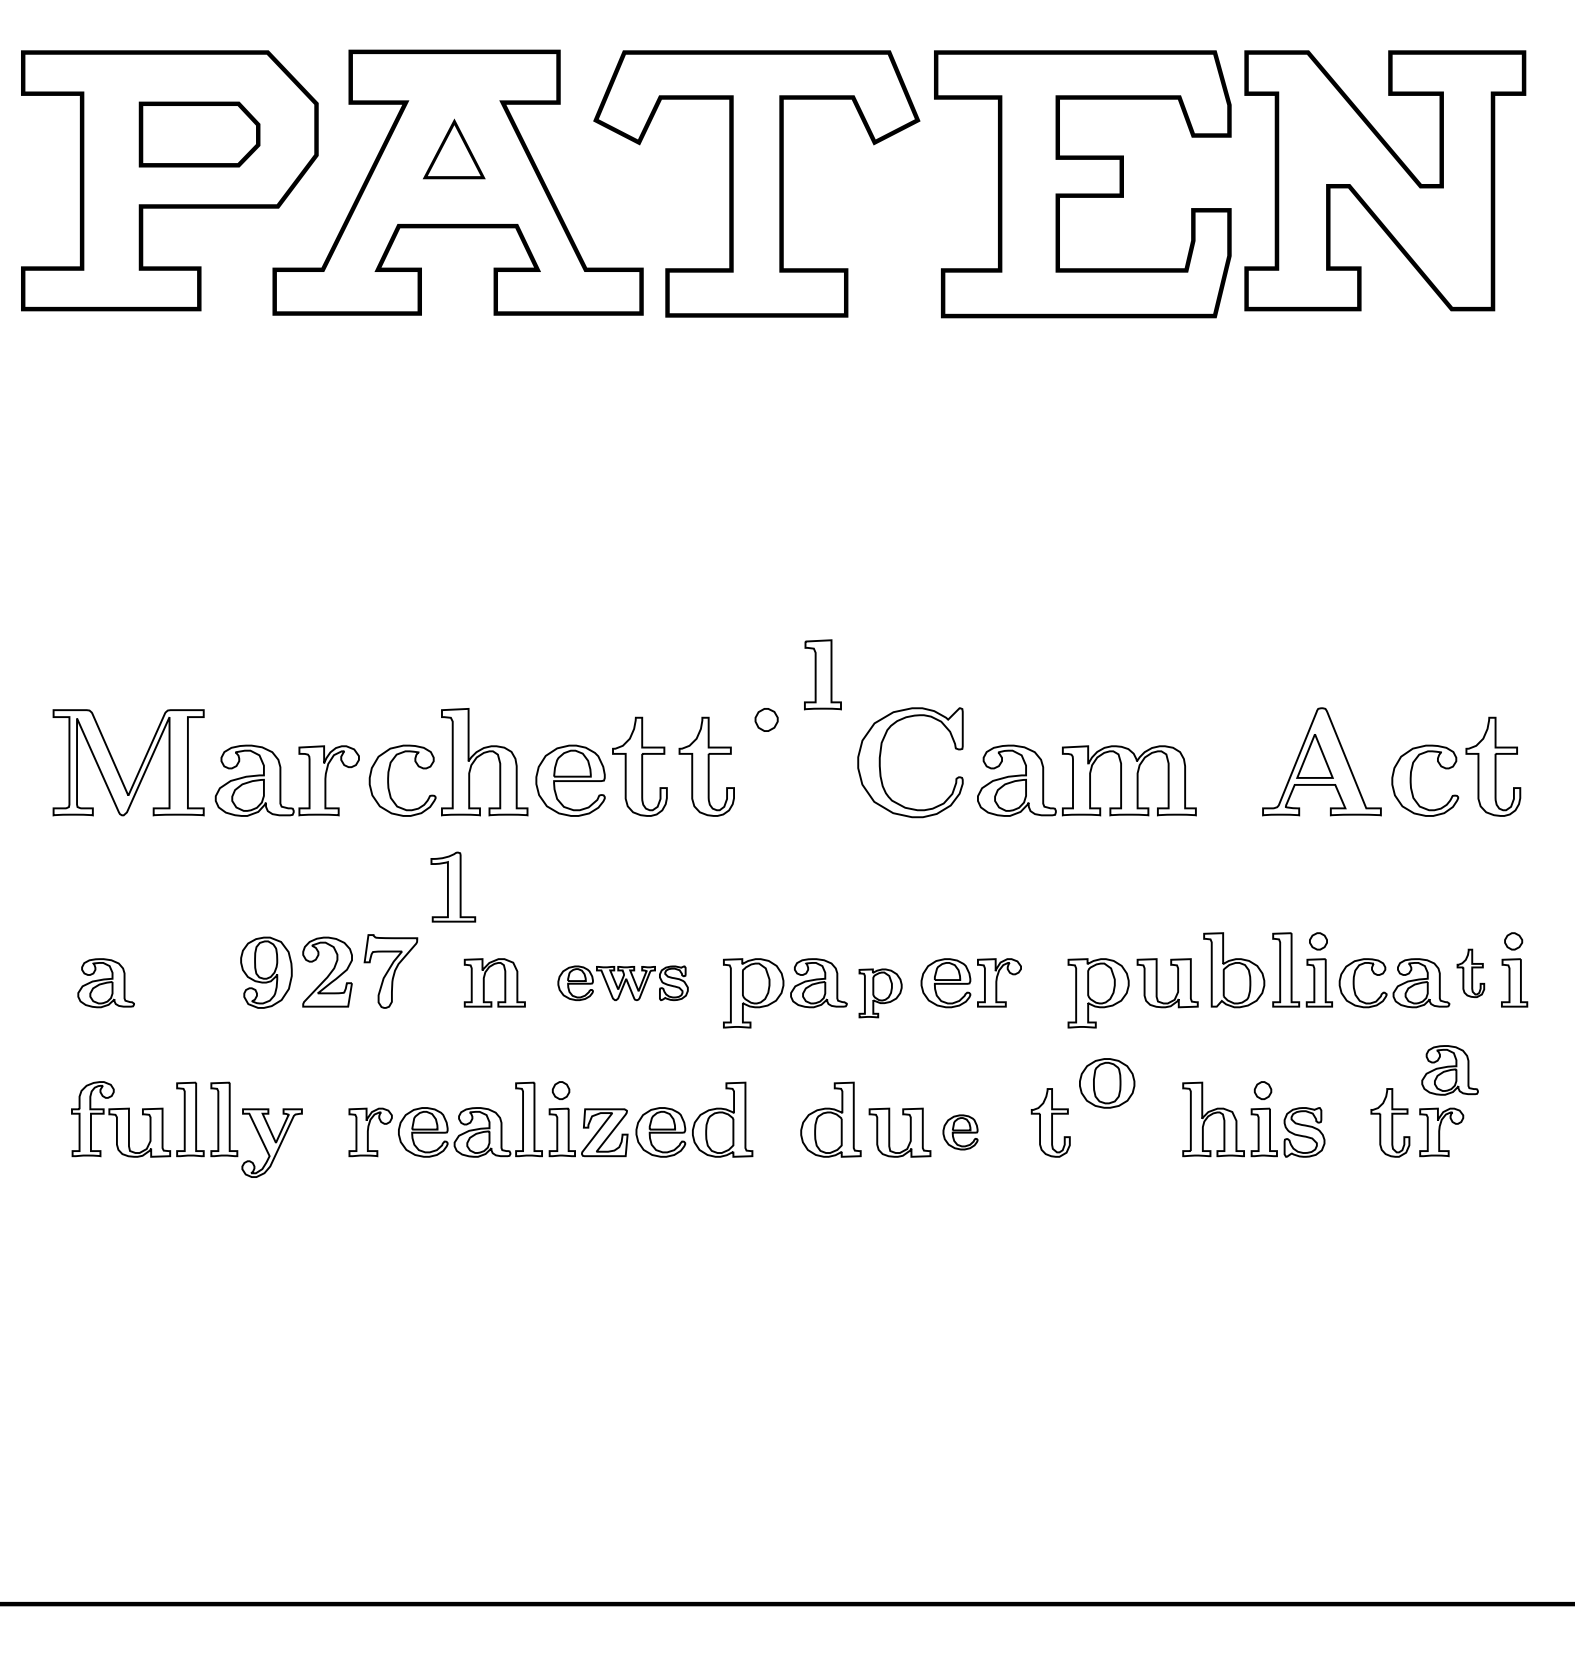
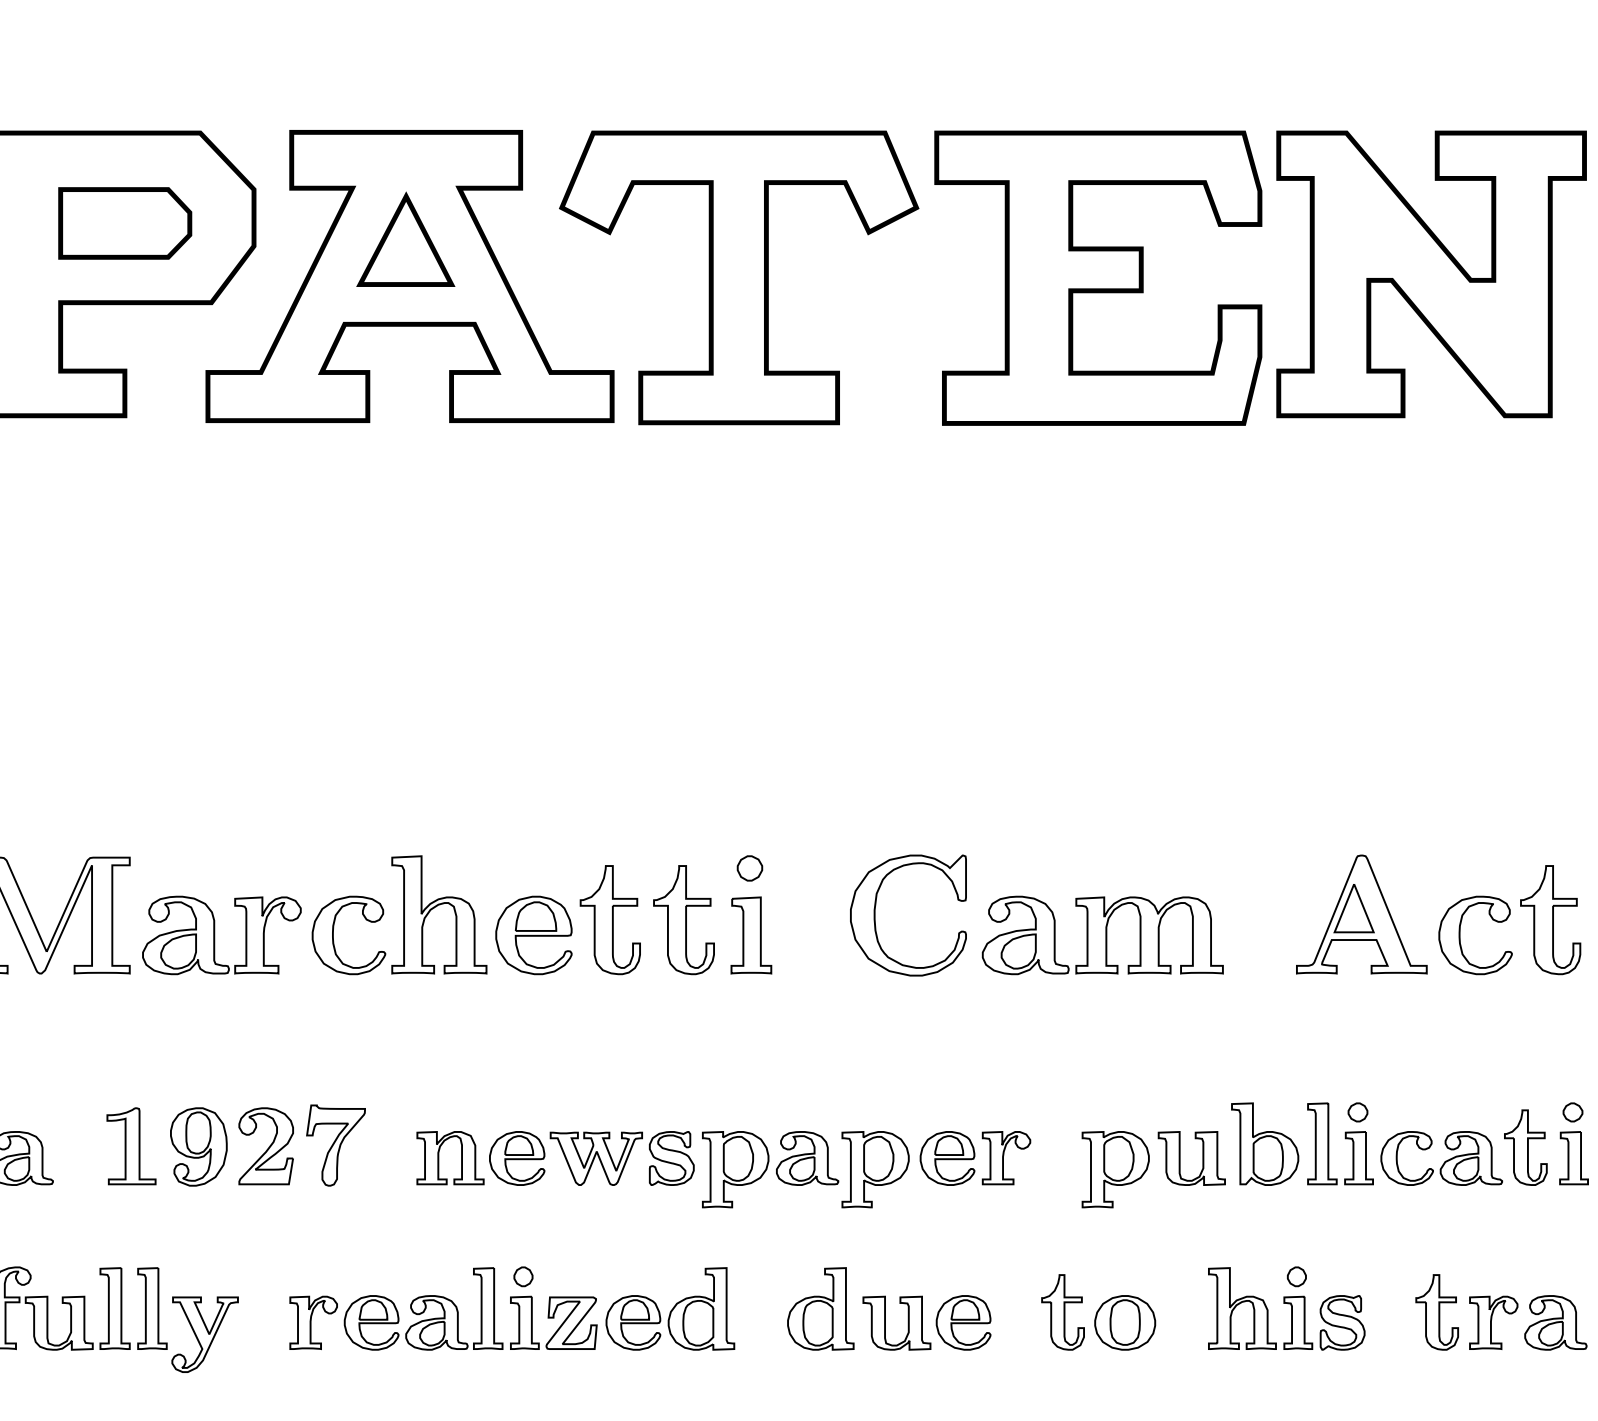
part: (453, 148) -> (404, 238), size x1.43
part: (822, 674) -> (750, 935), moved
part: (453, 886) -> (131, 1145), moved
part: (1470, 973) -> (1525, 1147), size x1.43
part: (622, 983) -> (591, 1158), size x1.43
part: (880, 993) -> (875, 1169), size x1.43
part: (1449, 1070) -> (1555, 1322), moved
part: (1107, 1083) -> (1125, 1322), moved
part: (960, 1132) -> (963, 1322), size x1.43

